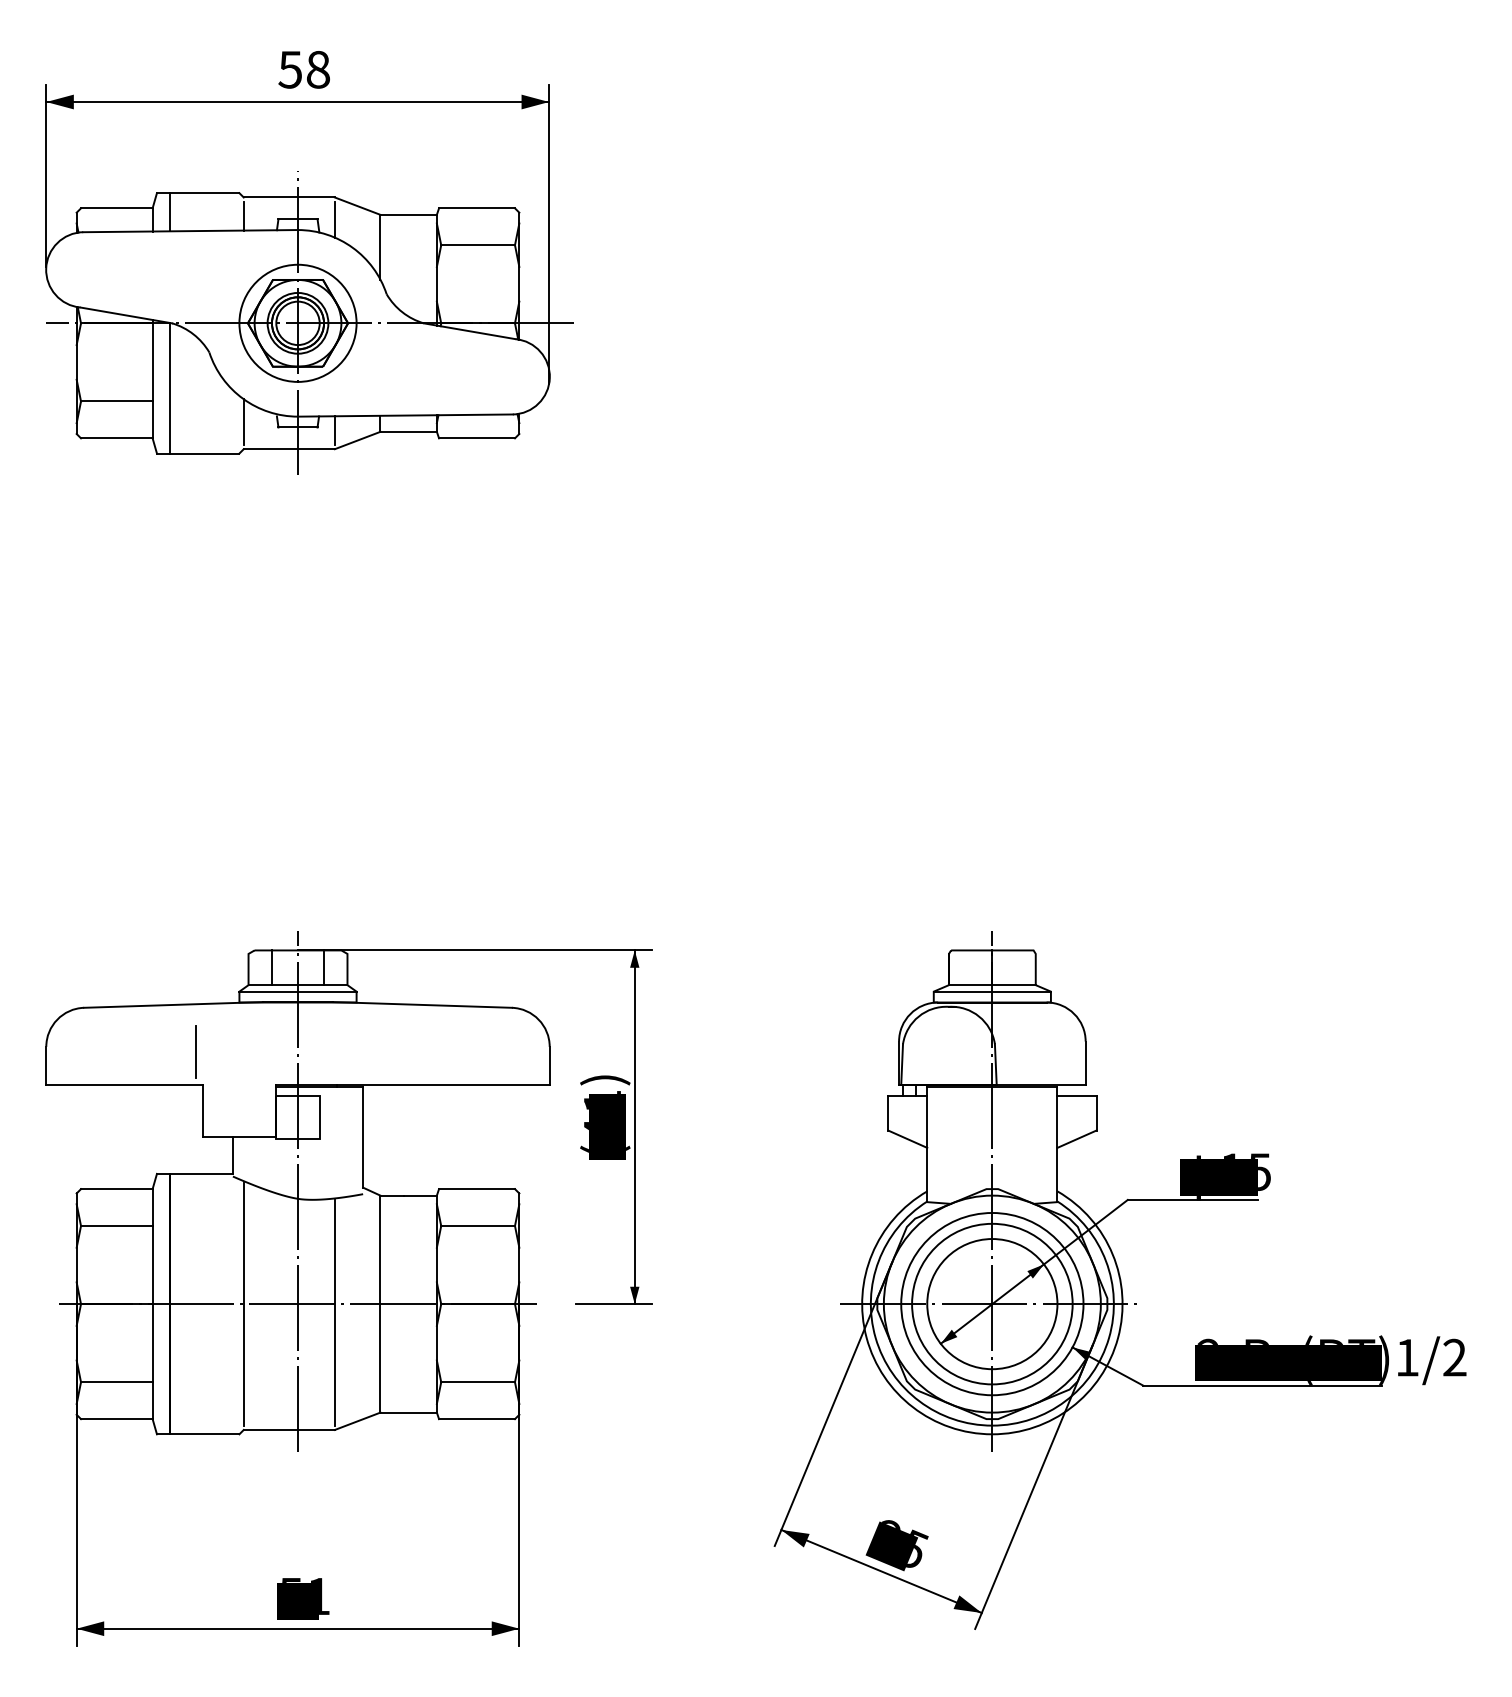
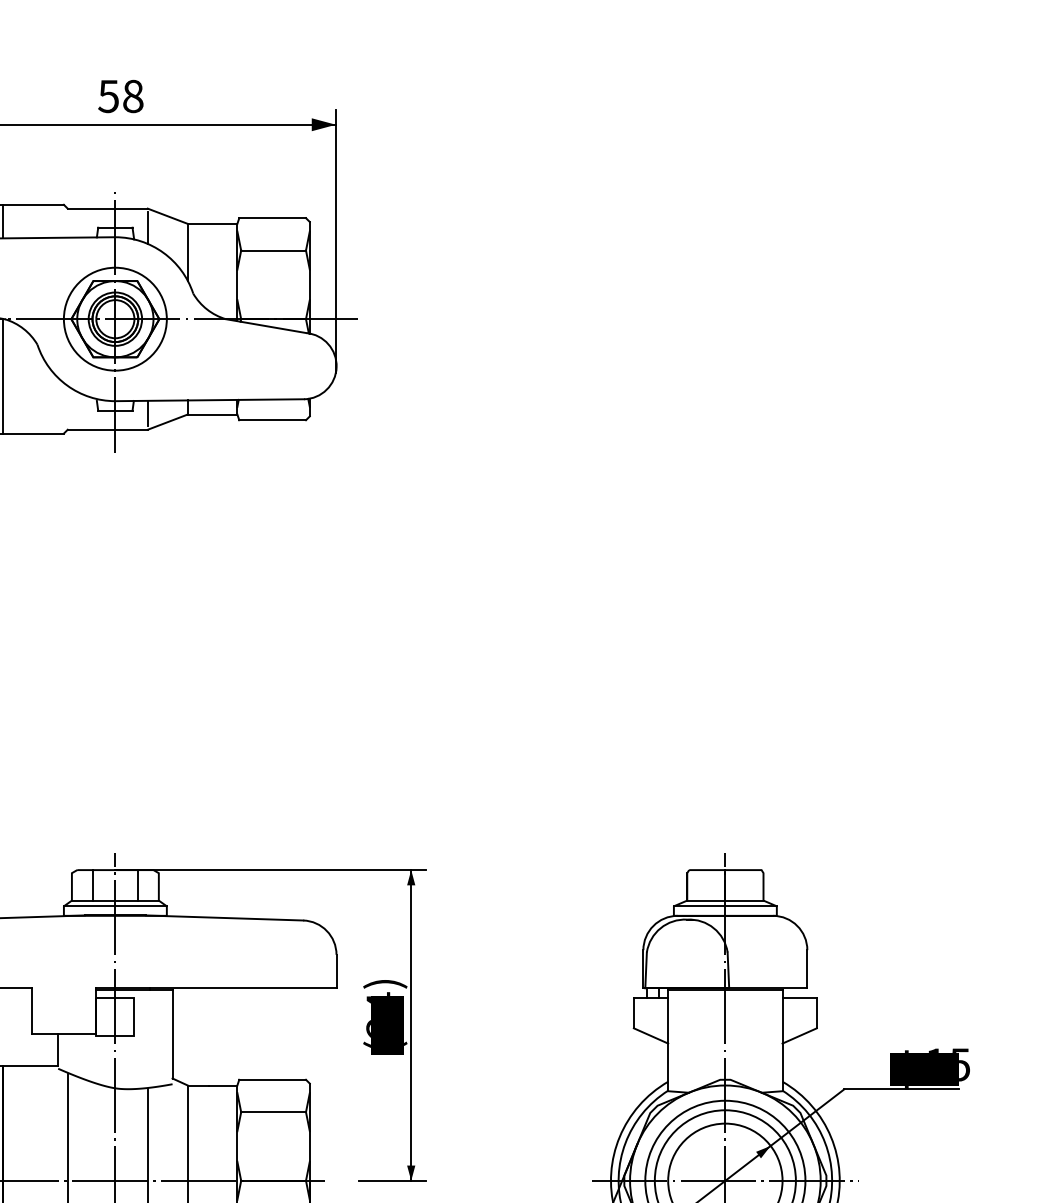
line: (243, 215) -> (67, 224), removed
line: (243, 421) -> (67, 405), removed
line: (196, 1051) -> (26, 958), removed
text: (601, 1115) -> (381, 1015), (41) -> (24)

